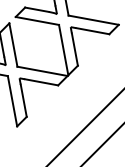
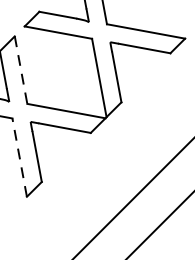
line: (13, 45) -> (21, 70), solid -> dashed
line: (12, 101) -> (19, 158), solid -> dashed

